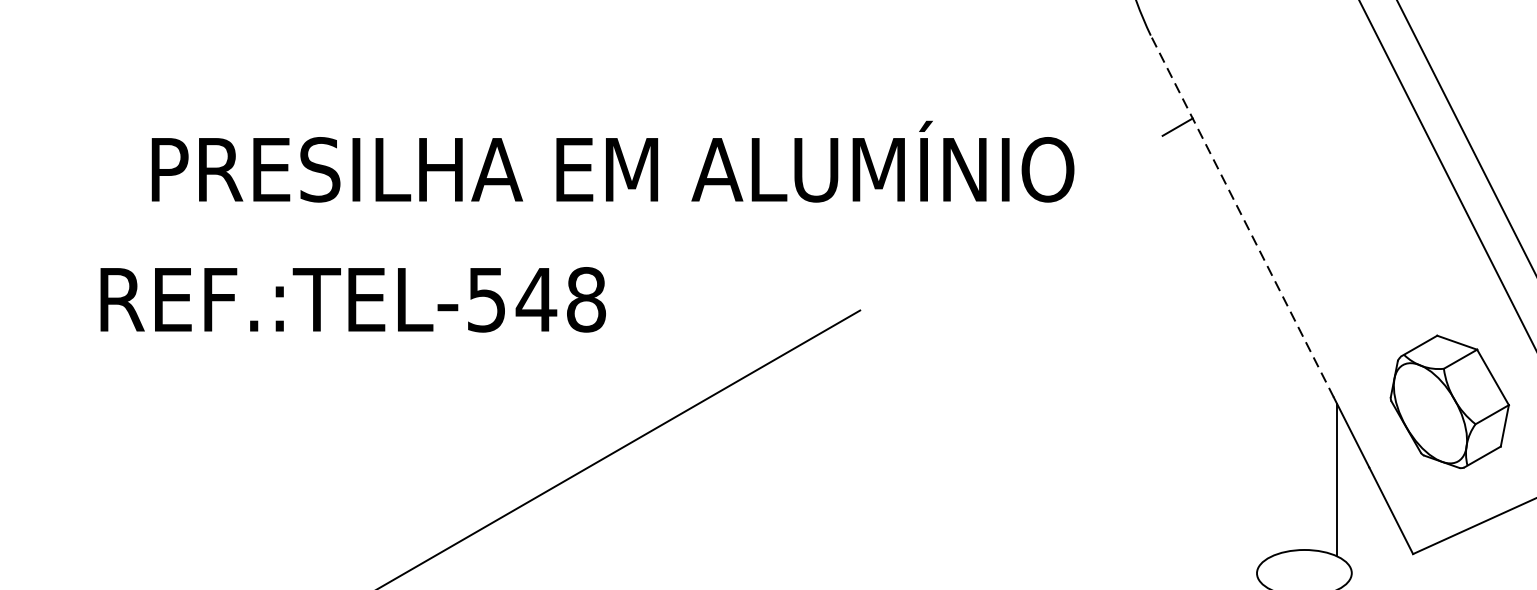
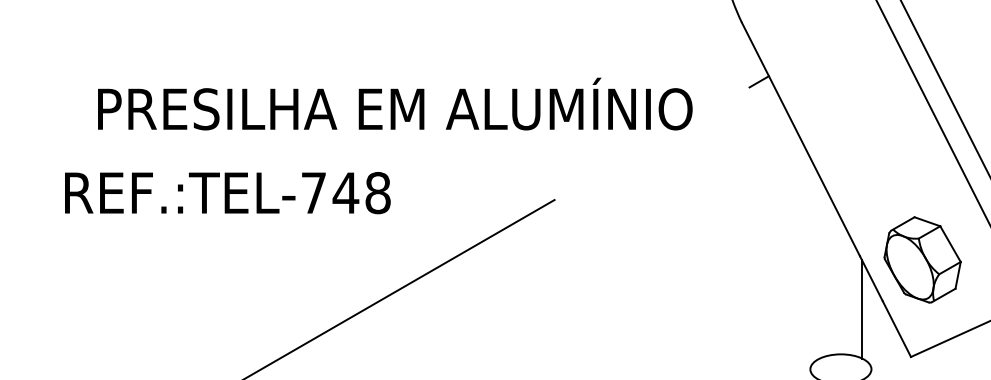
line: (1241, 216) -> (800, 139), dashed -> solid
text: (486, 300) -> (313, 193), REF.:TEL-548 -> REF.:TEL-748
part: (1449, 401) -> (922, 259), moved

